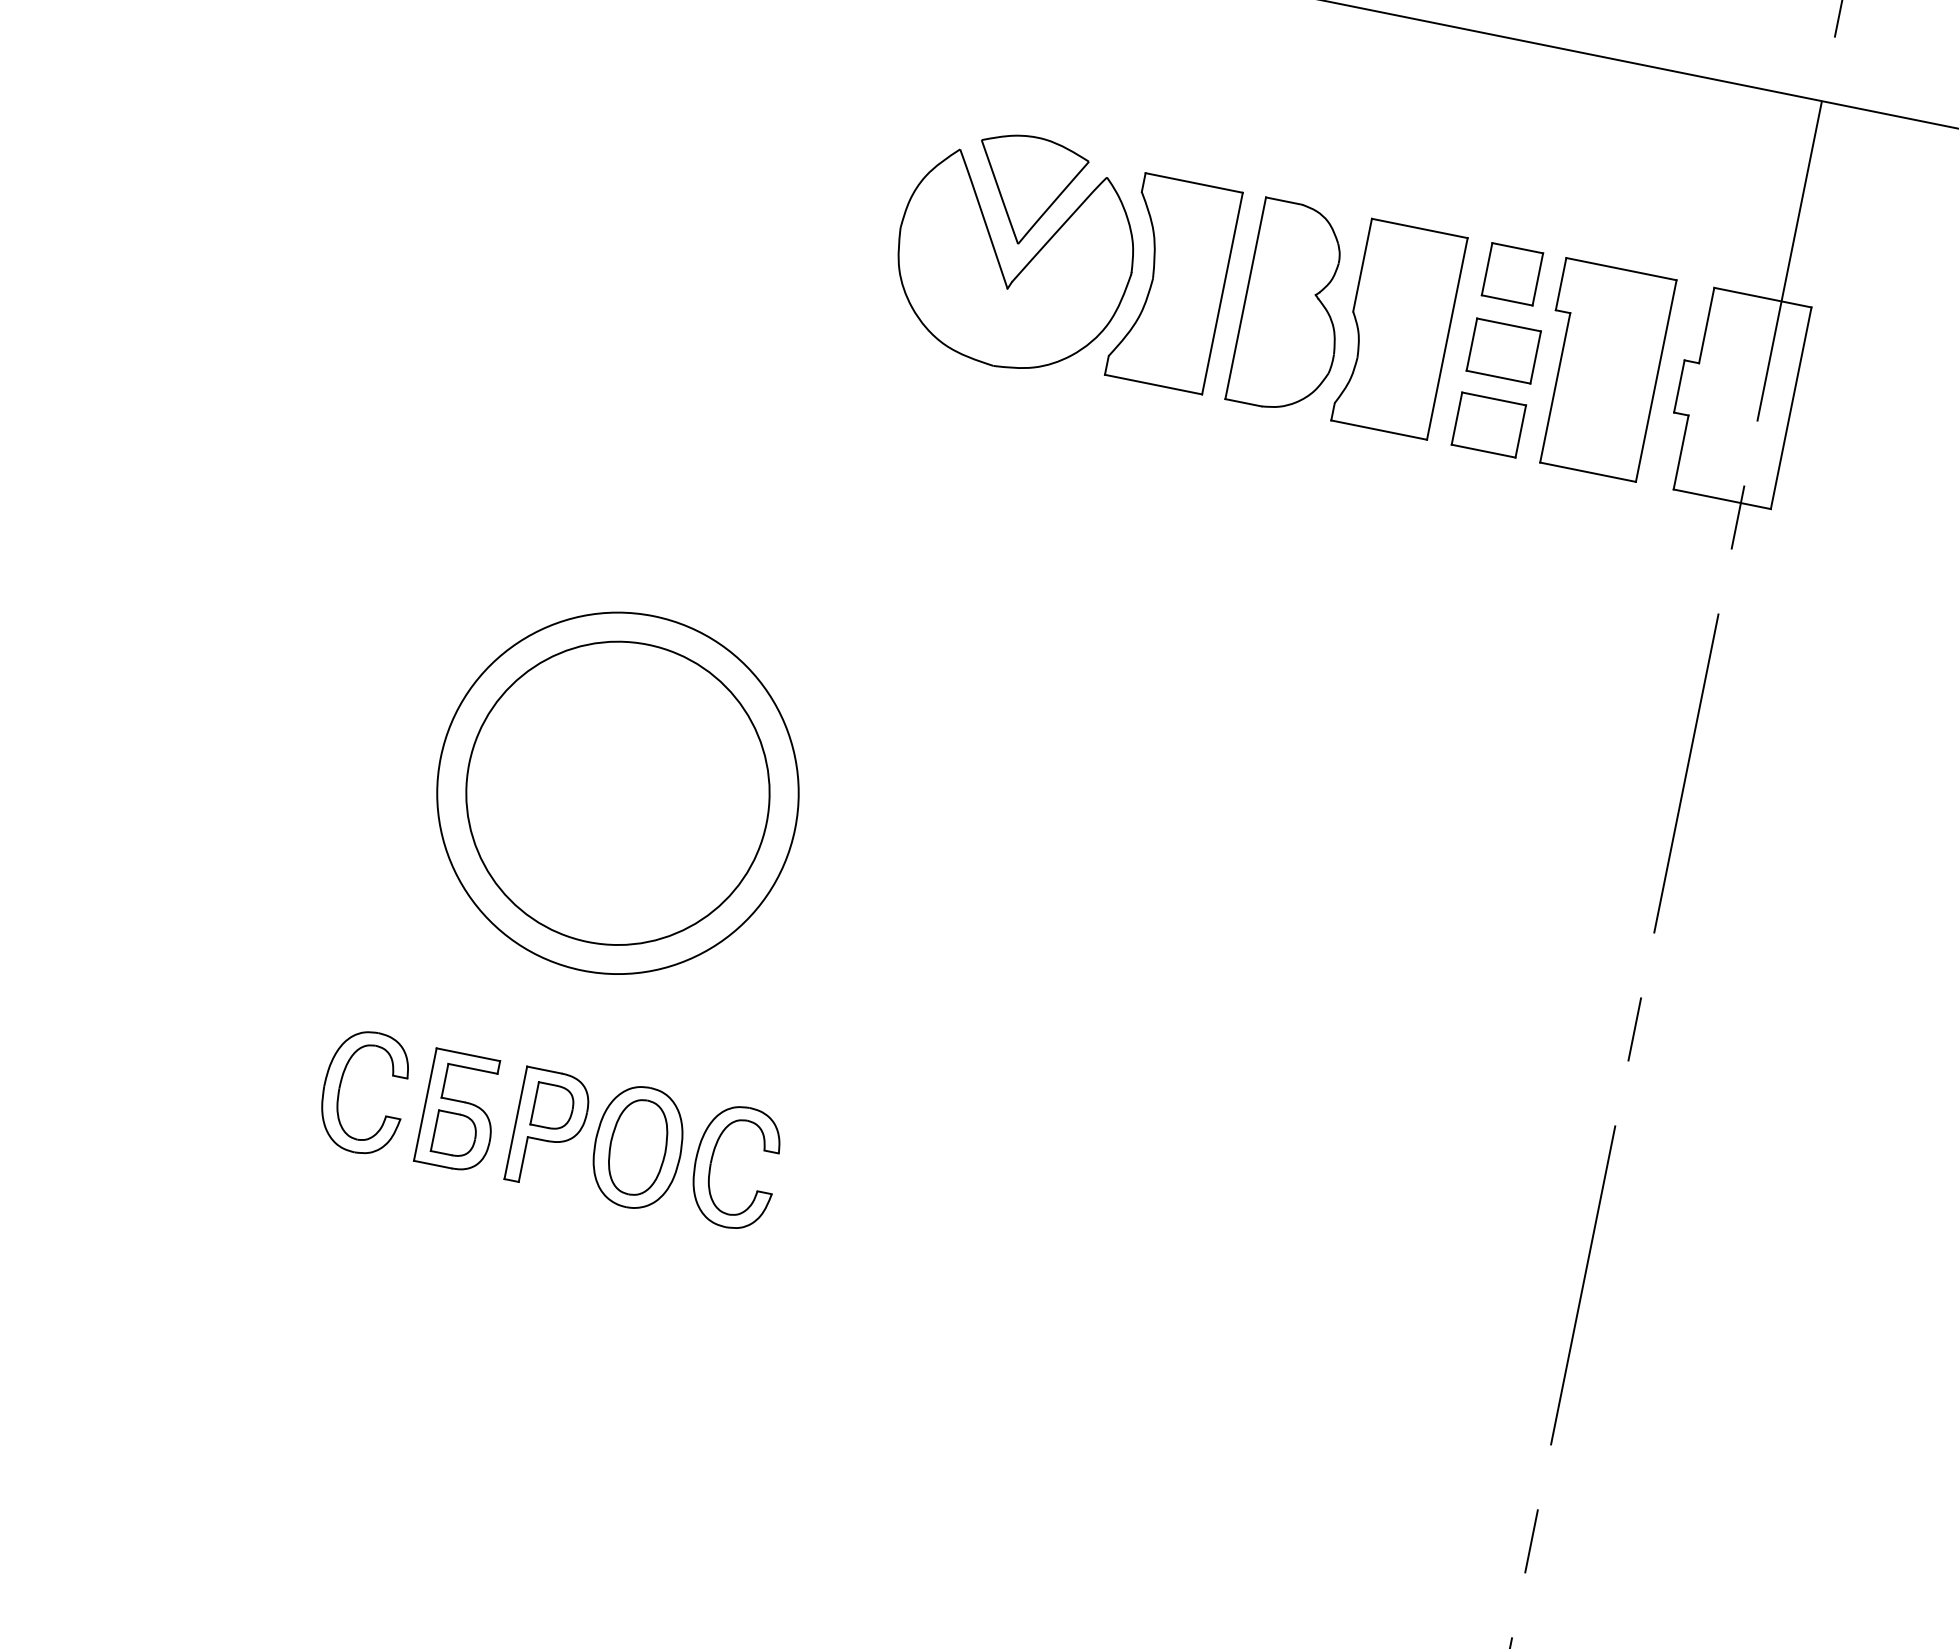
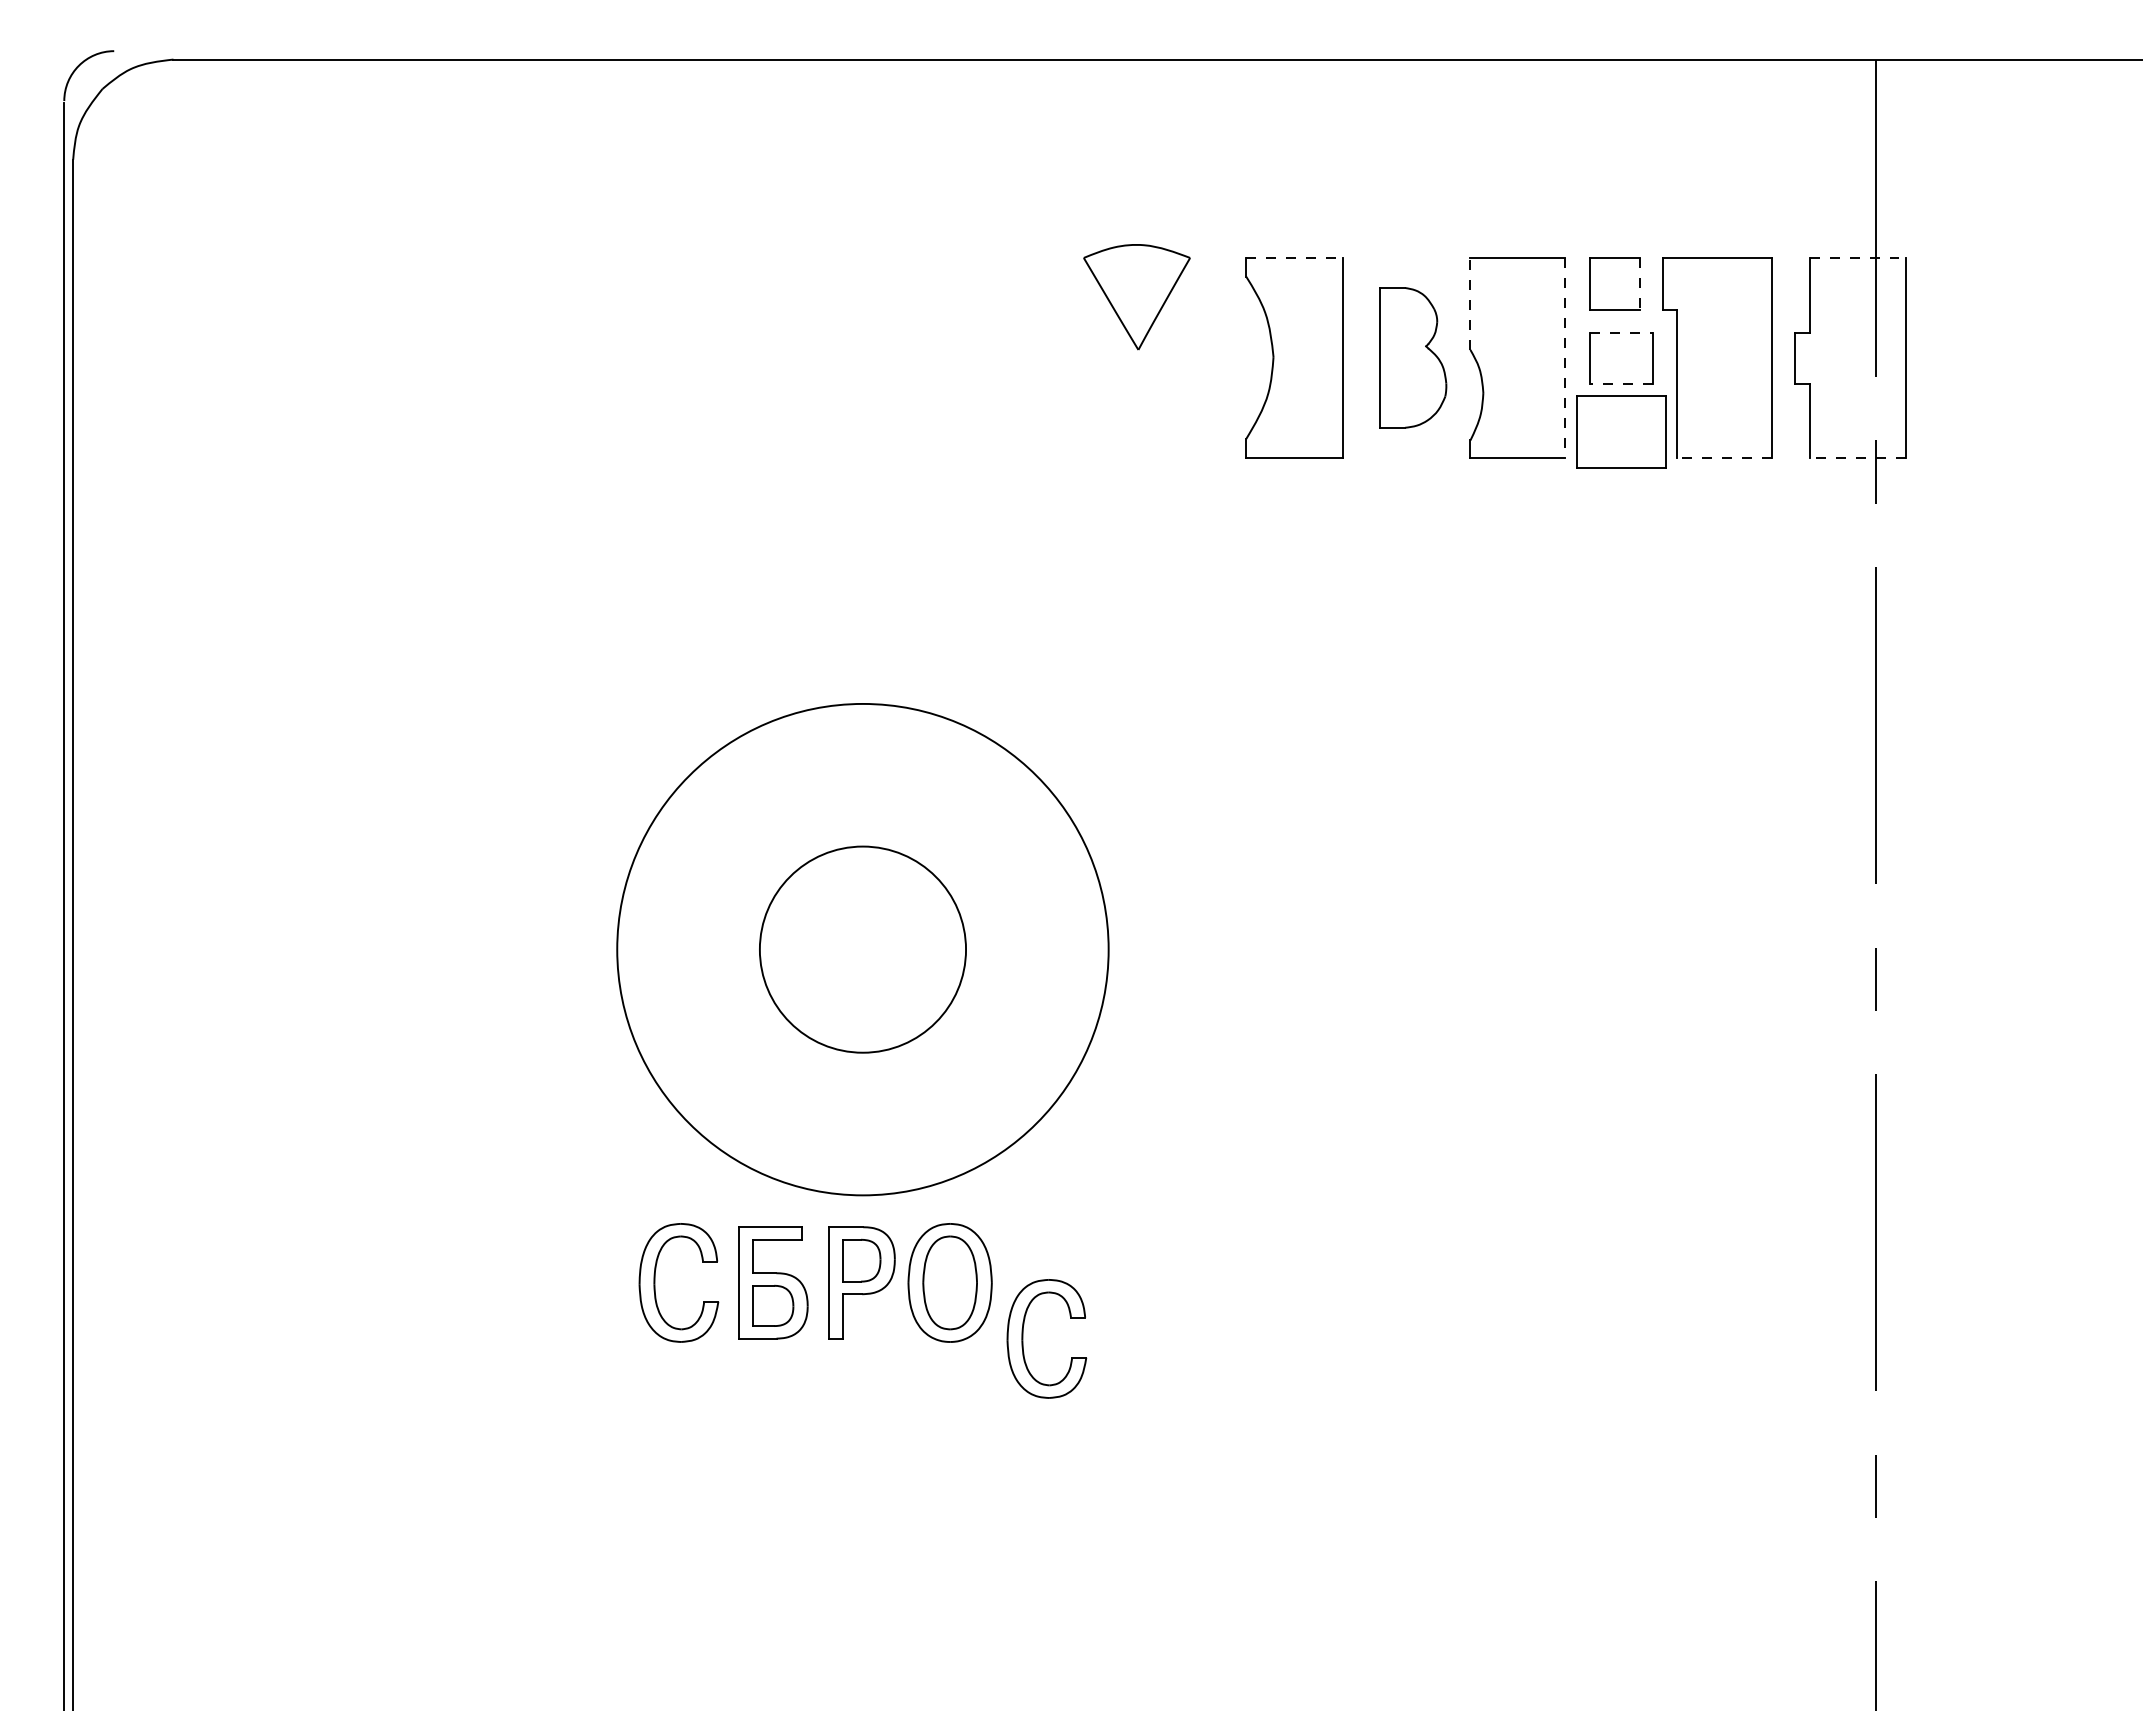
line: (1194, 182) -> (1294, 257), solid -> dashed
line: (1362, 264) -> (1470, 303), solid -> dashed
part: (1020, 271) -> (1145, 375), removed
line: (1538, 279) -> (1640, 283), solid -> dashed
line: (1763, 297) -> (1858, 257), solid -> dashed
part: (1294, 307) -> (1413, 357), size x0.7
line: (1509, 324) -> (1621, 332), solid -> dashed
line: (1447, 338) -> (1565, 357), solid -> dashed
line: (1498, 377) -> (1621, 384), solid -> dashed
part: (1489, 424) -> (1621, 431), size x1.4
line: (1587, 471) -> (1724, 457), solid -> dashed
line: (1722, 498) -> (1857, 457), solid -> dashed
circle: (617, 793) -> (862, 949), size x0.7
circle: (617, 793) -> (862, 949), size x1.4
part: (712, 1161) -> (1023, 1338), moved

